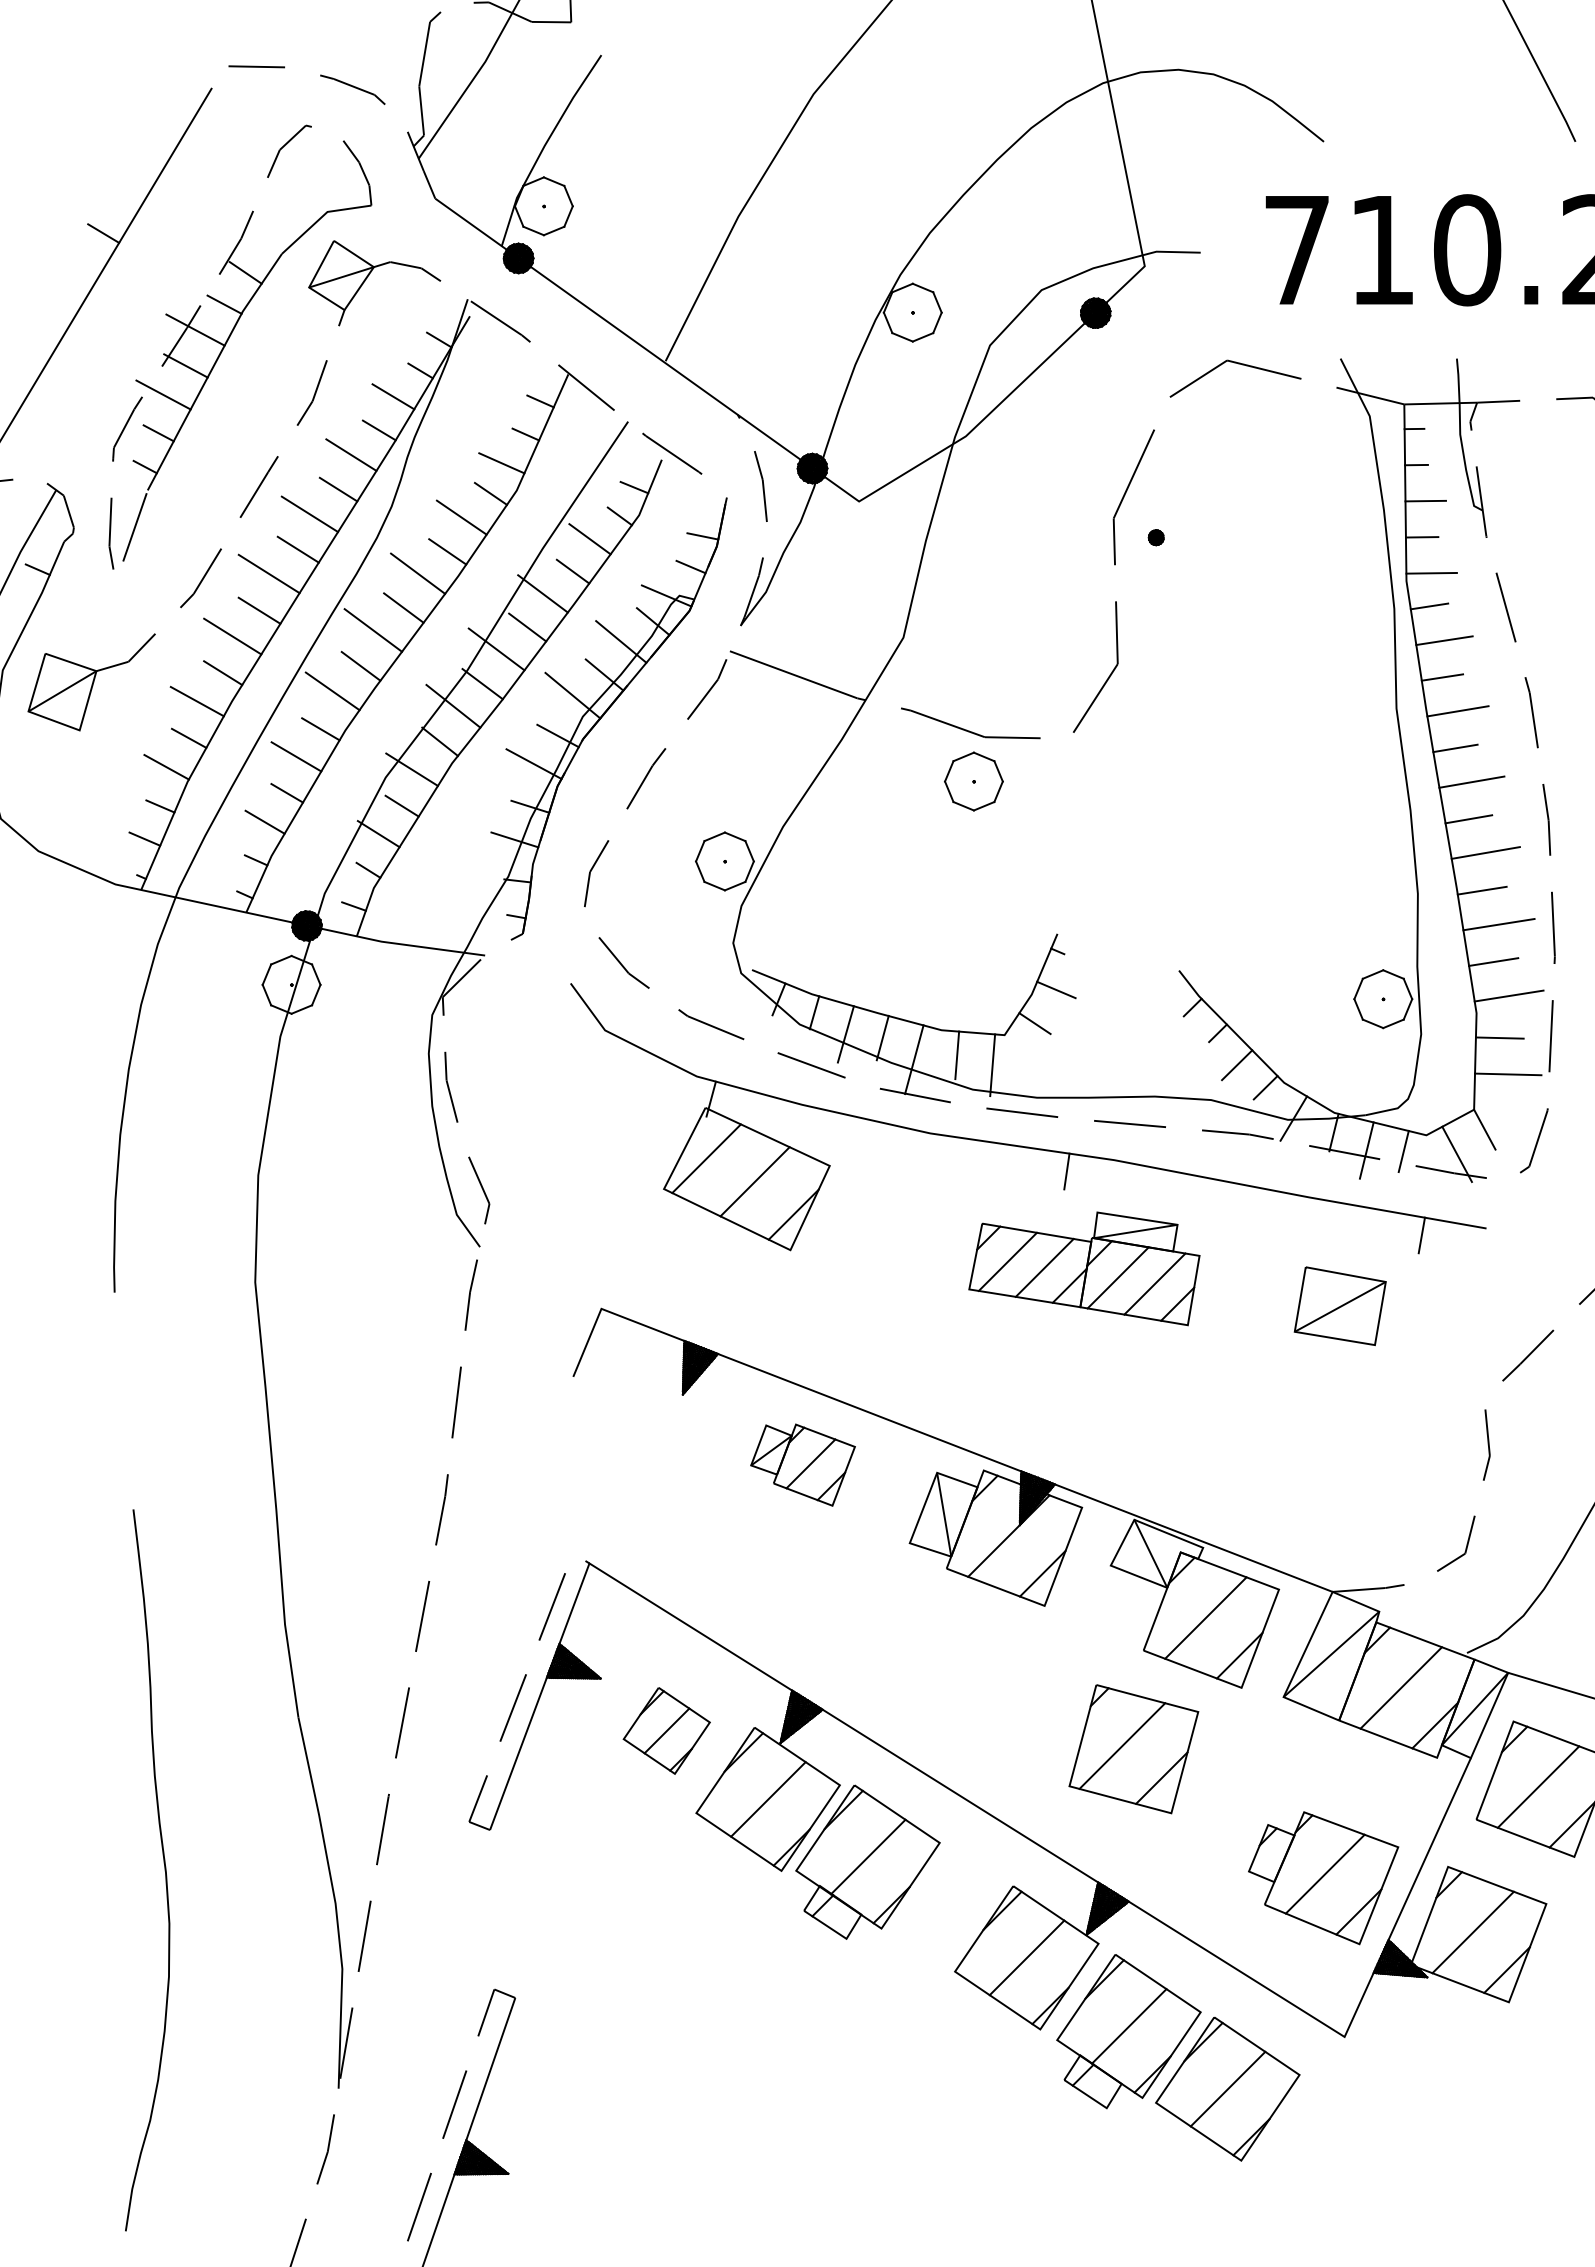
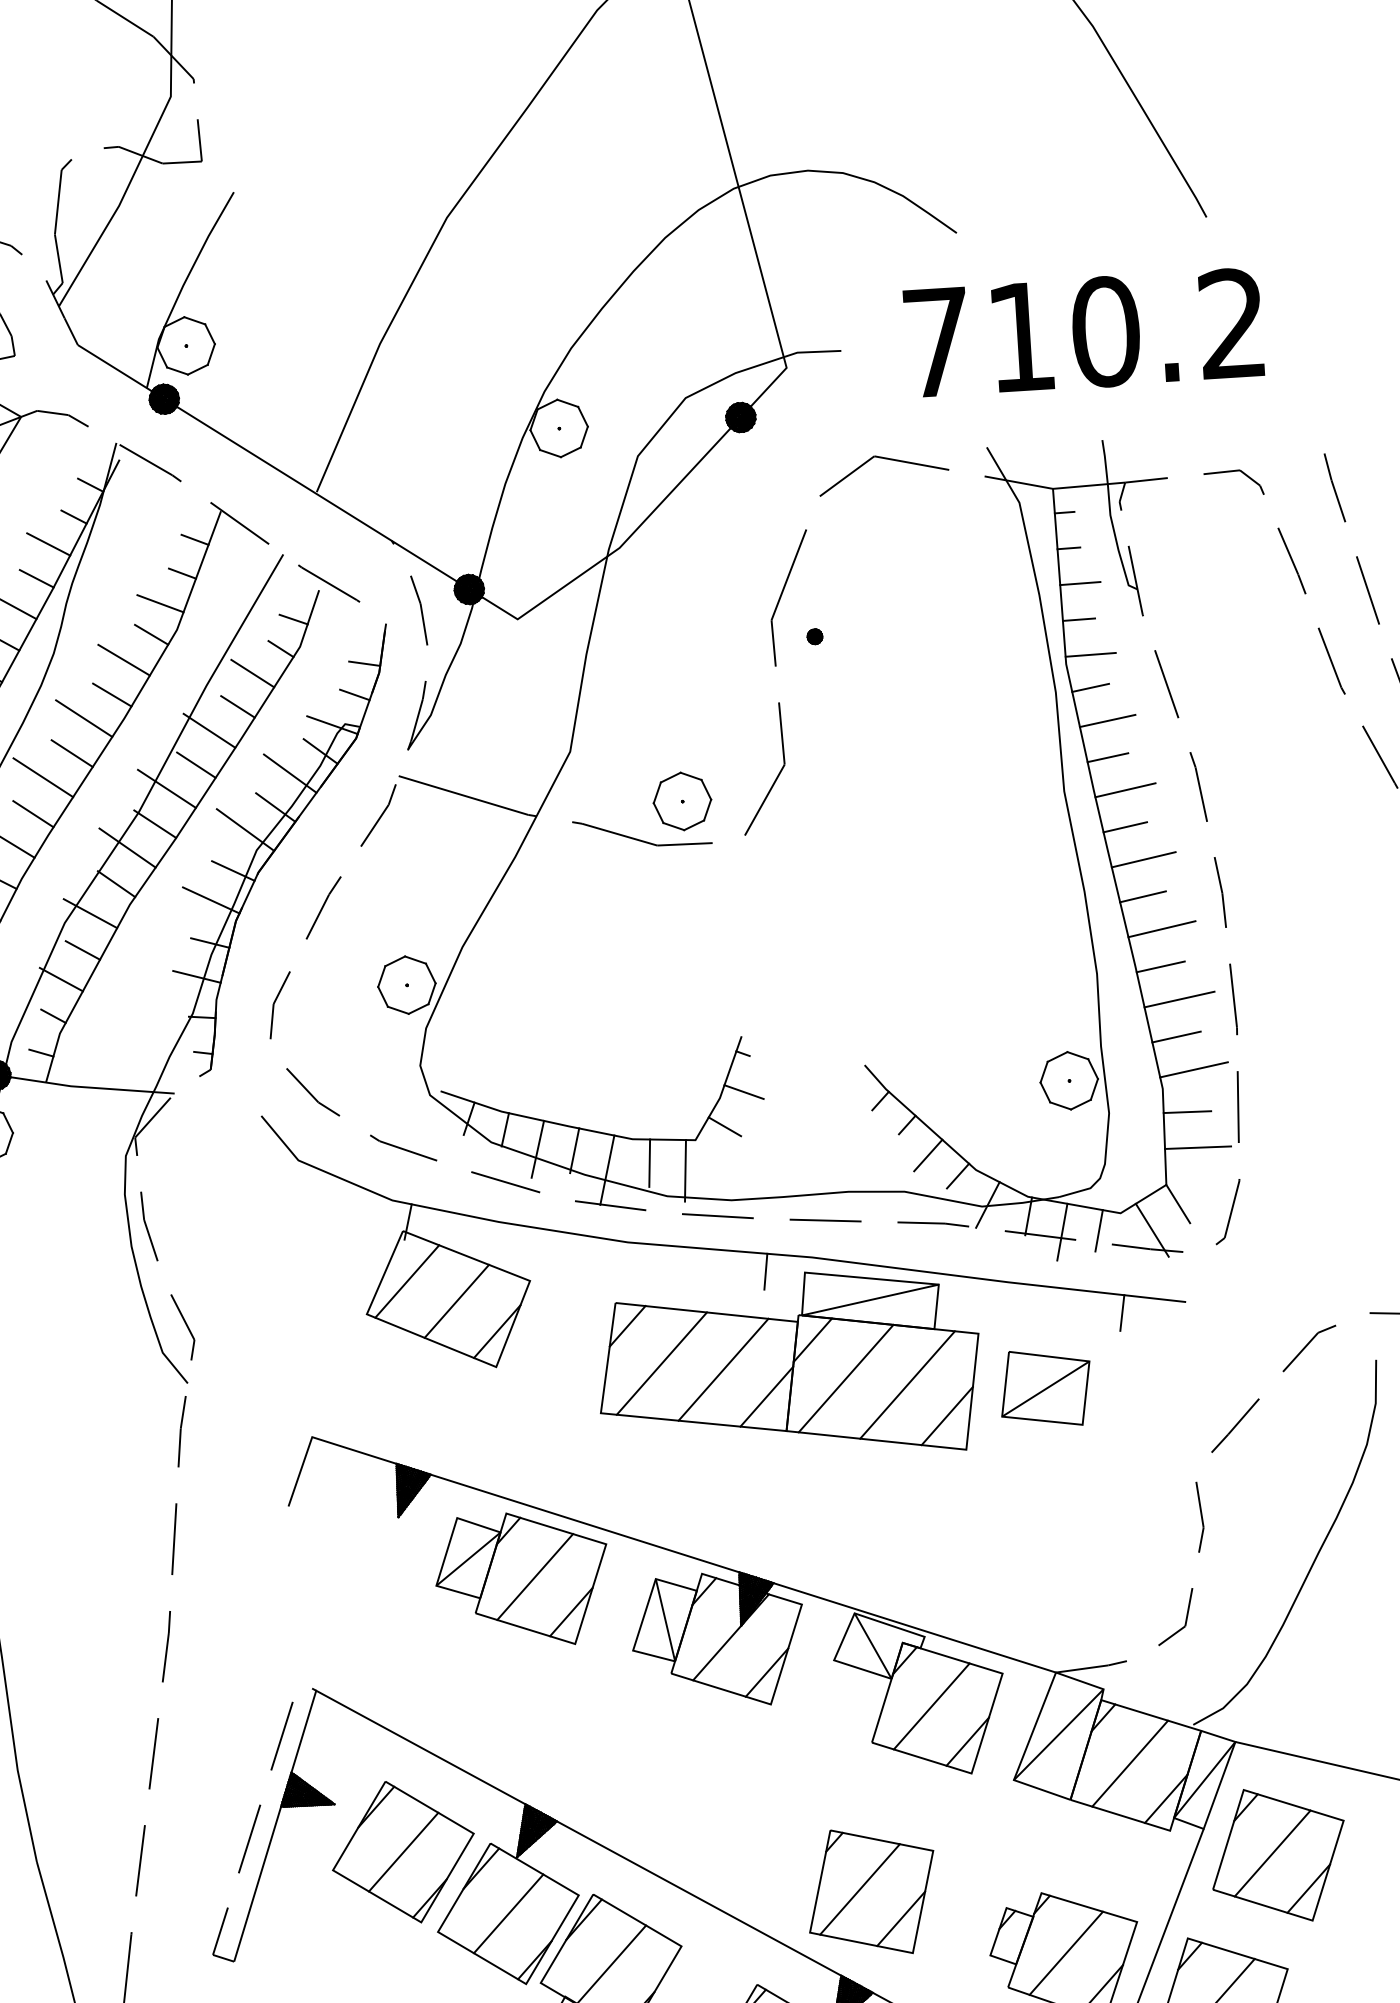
part: (973, 781) -> (682, 801), moved
part: (1084, 1268) -> (789, 1366), size x1.67
part: (802, 1464) -> (521, 1579), size x1.67
part: (666, 1730) -> (403, 1851), size x1.67
part: (1133, 1749) -> (871, 1892), moved

